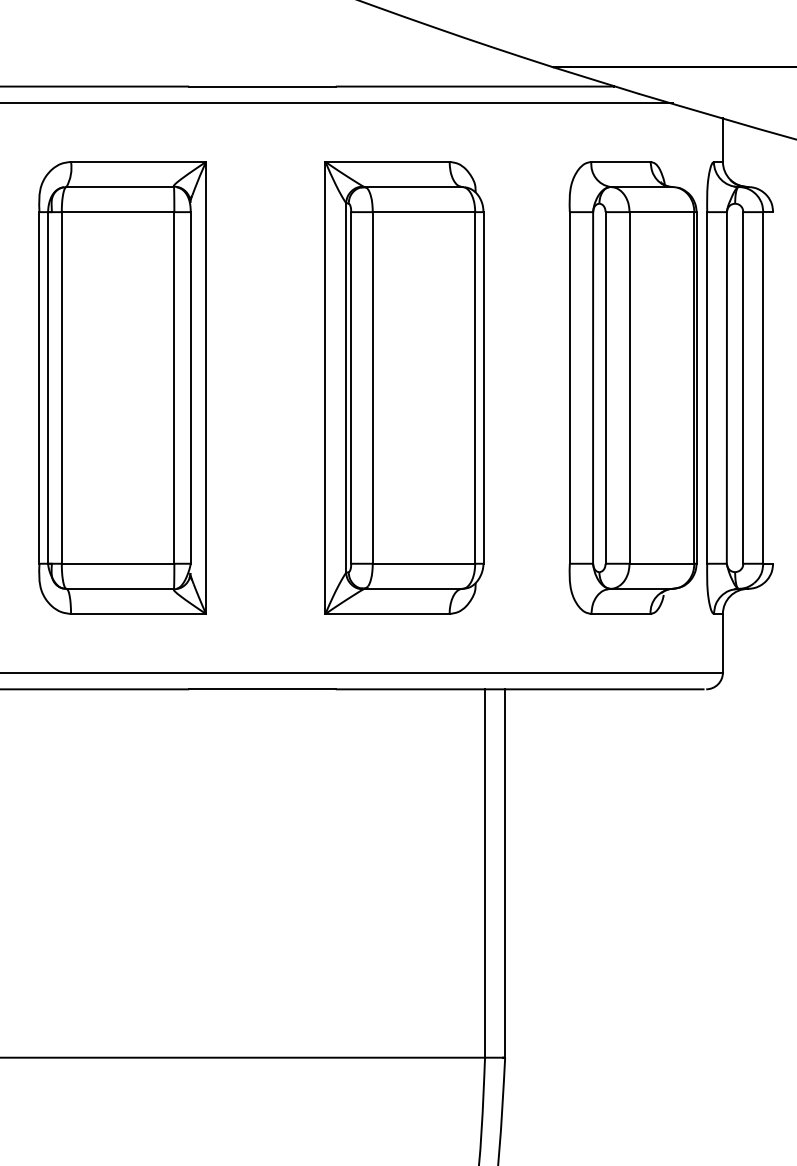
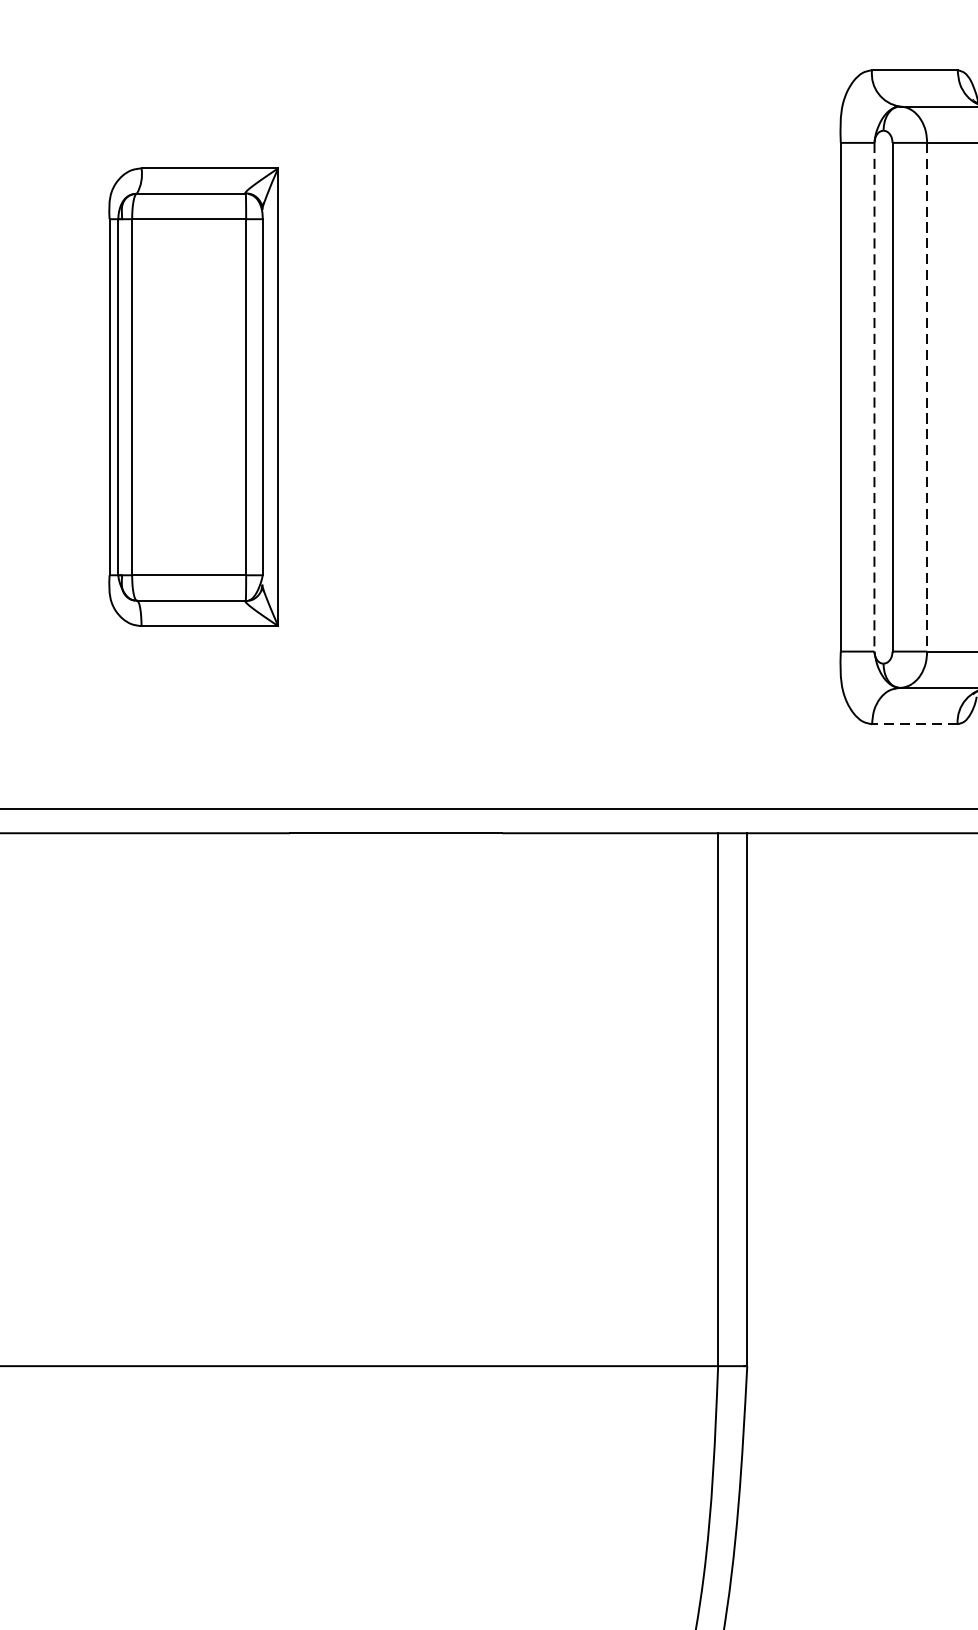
part: (122, 387) -> (193, 396), size x0.7
part: (404, 387) -> (601, 396), removed
line: (593, 387) -> (875, 396), solid -> dashed
line: (629, 387) -> (927, 396), solid -> dashed
line: (621, 614) -> (915, 724), solid -> dashed

